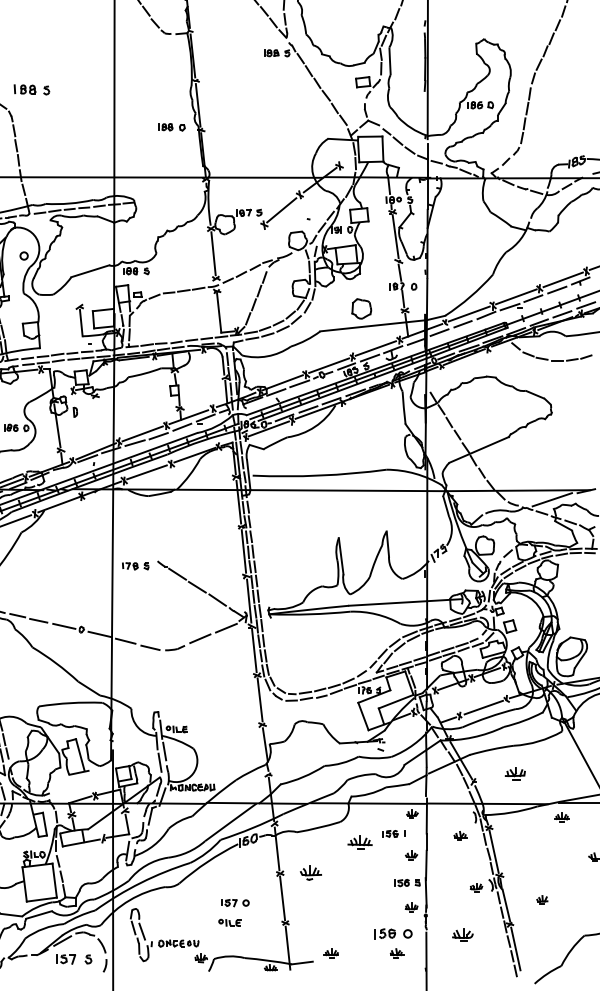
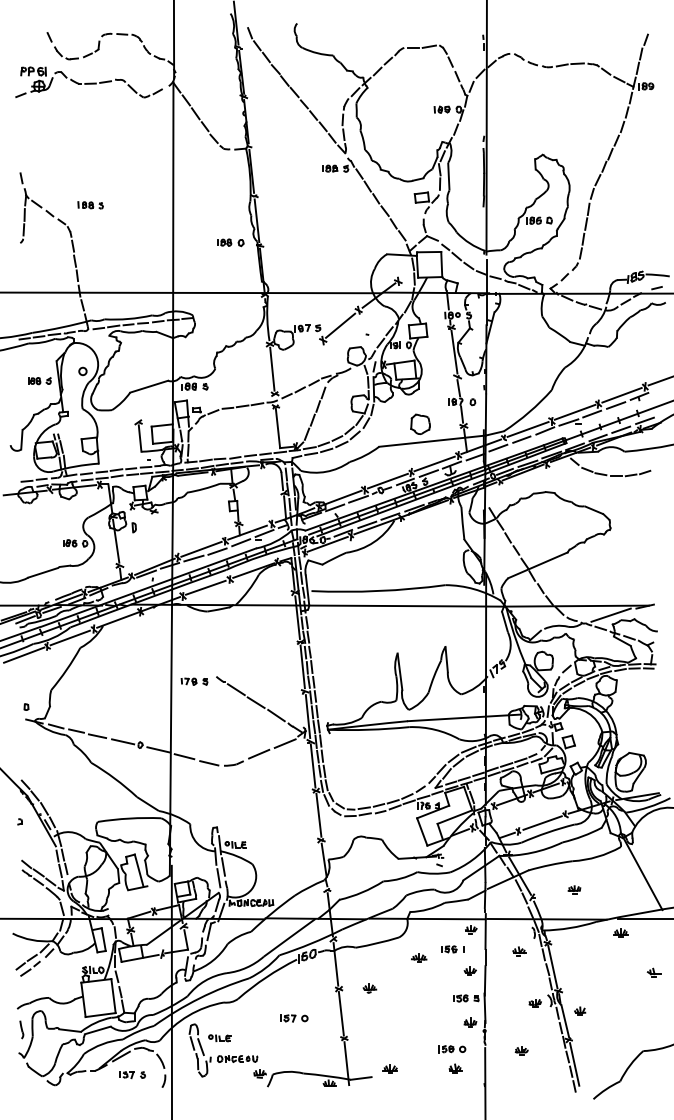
part: (31, 90) -> (90, 205), size x0.71
part: (515, 774) -> (574, 889), size x0.62
part: (360, 842) -> (419, 957), size x0.62
part: (310, 873) -> (369, 988), size x0.62
part: (542, 899) -> (580, 1010), moved
part: (229, 923) -> (219, 1038), moved
part: (393, 934) -> (452, 1049), size x0.71
part: (462, 935) -> (521, 1050), size x0.62
part: (73, 960) -> (132, 1075), size x0.71

